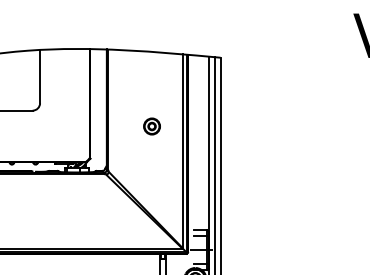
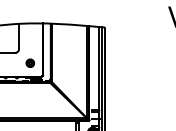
part: (150, 124) -> (29, 62), moved

